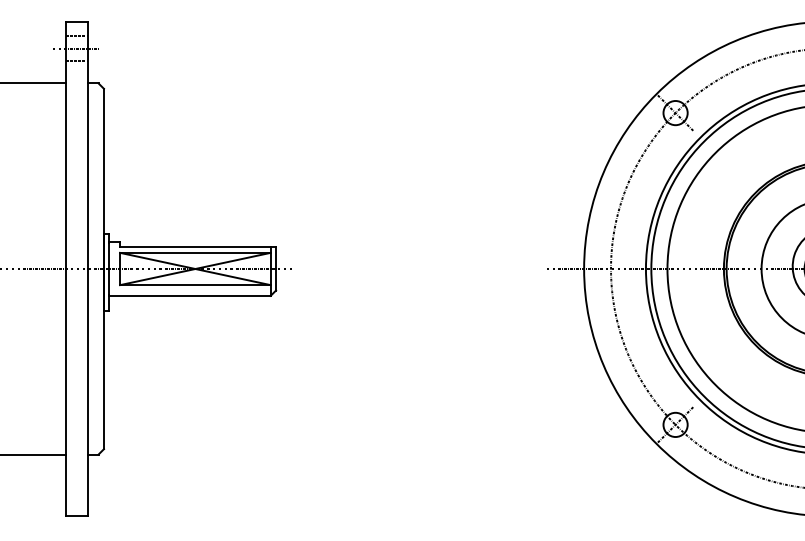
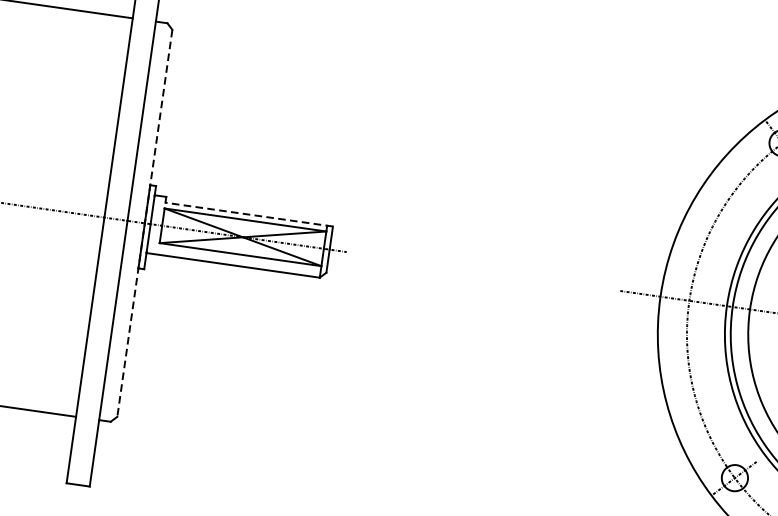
line: (198, 247) -> (249, 214), solid -> dashed
line: (103, 269) -> (144, 223), solid -> dashed

